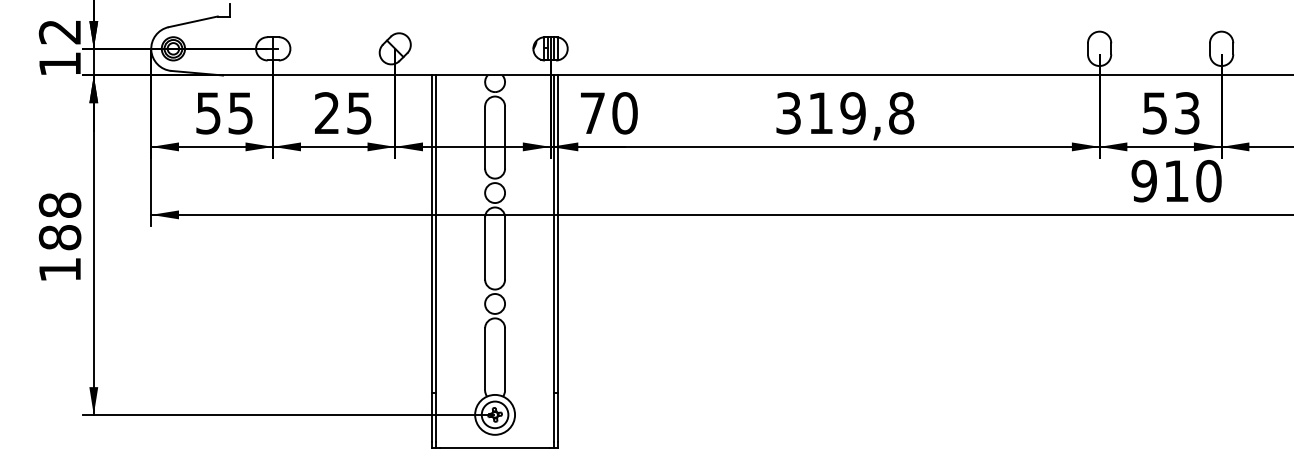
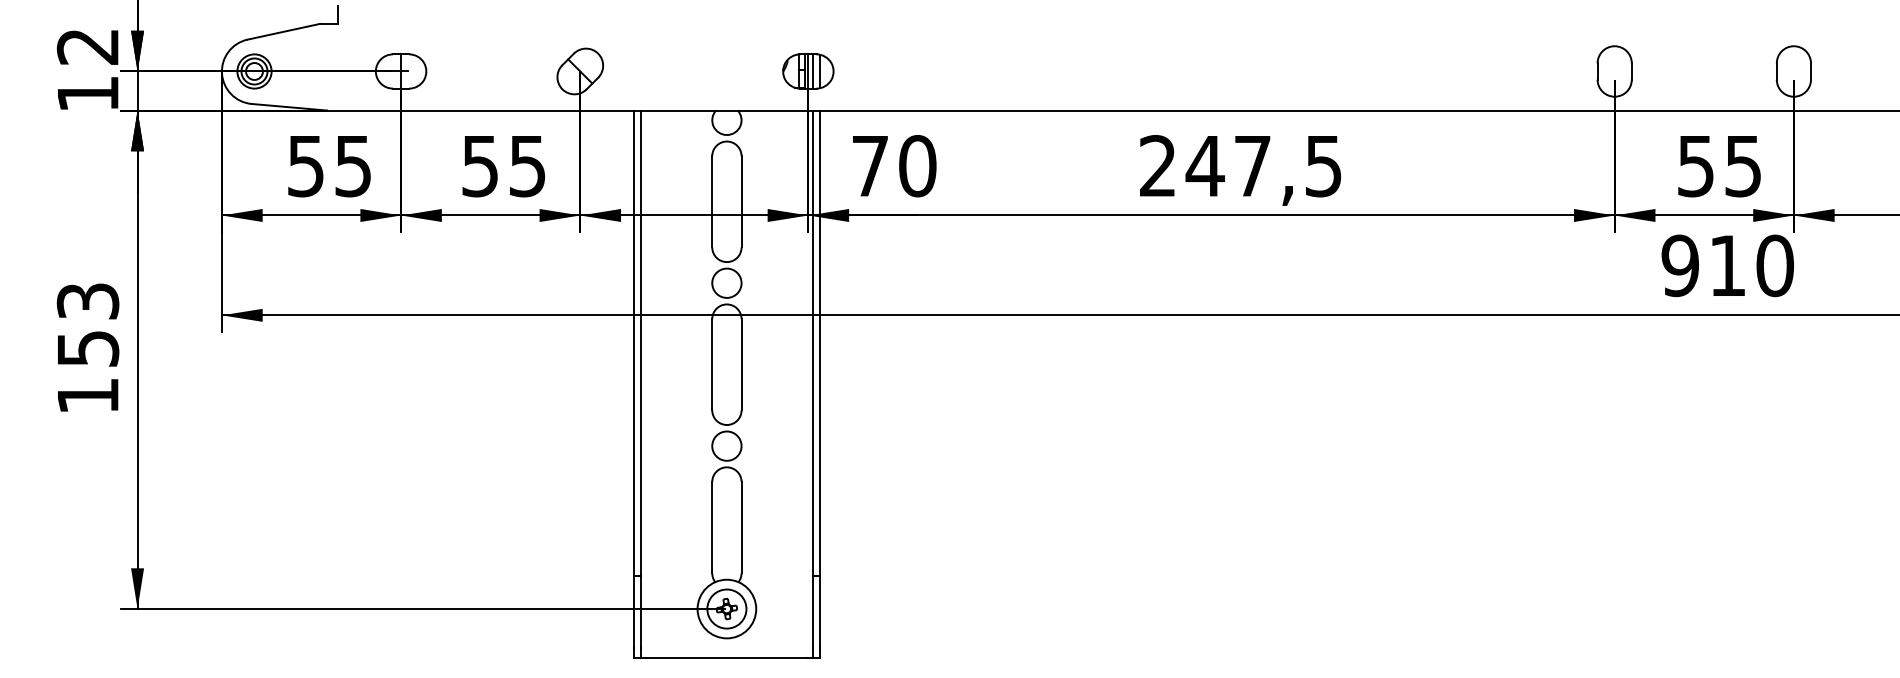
text: (1187, 112) -> (1743, 164), 53 -> 55
text: (326, 113) -> (479, 166), 25 -> 55
text: (845, 113) -> (1241, 166), 319,8 -> 247,5
text: (59, 221) -> (87, 325), 188 -> 153

